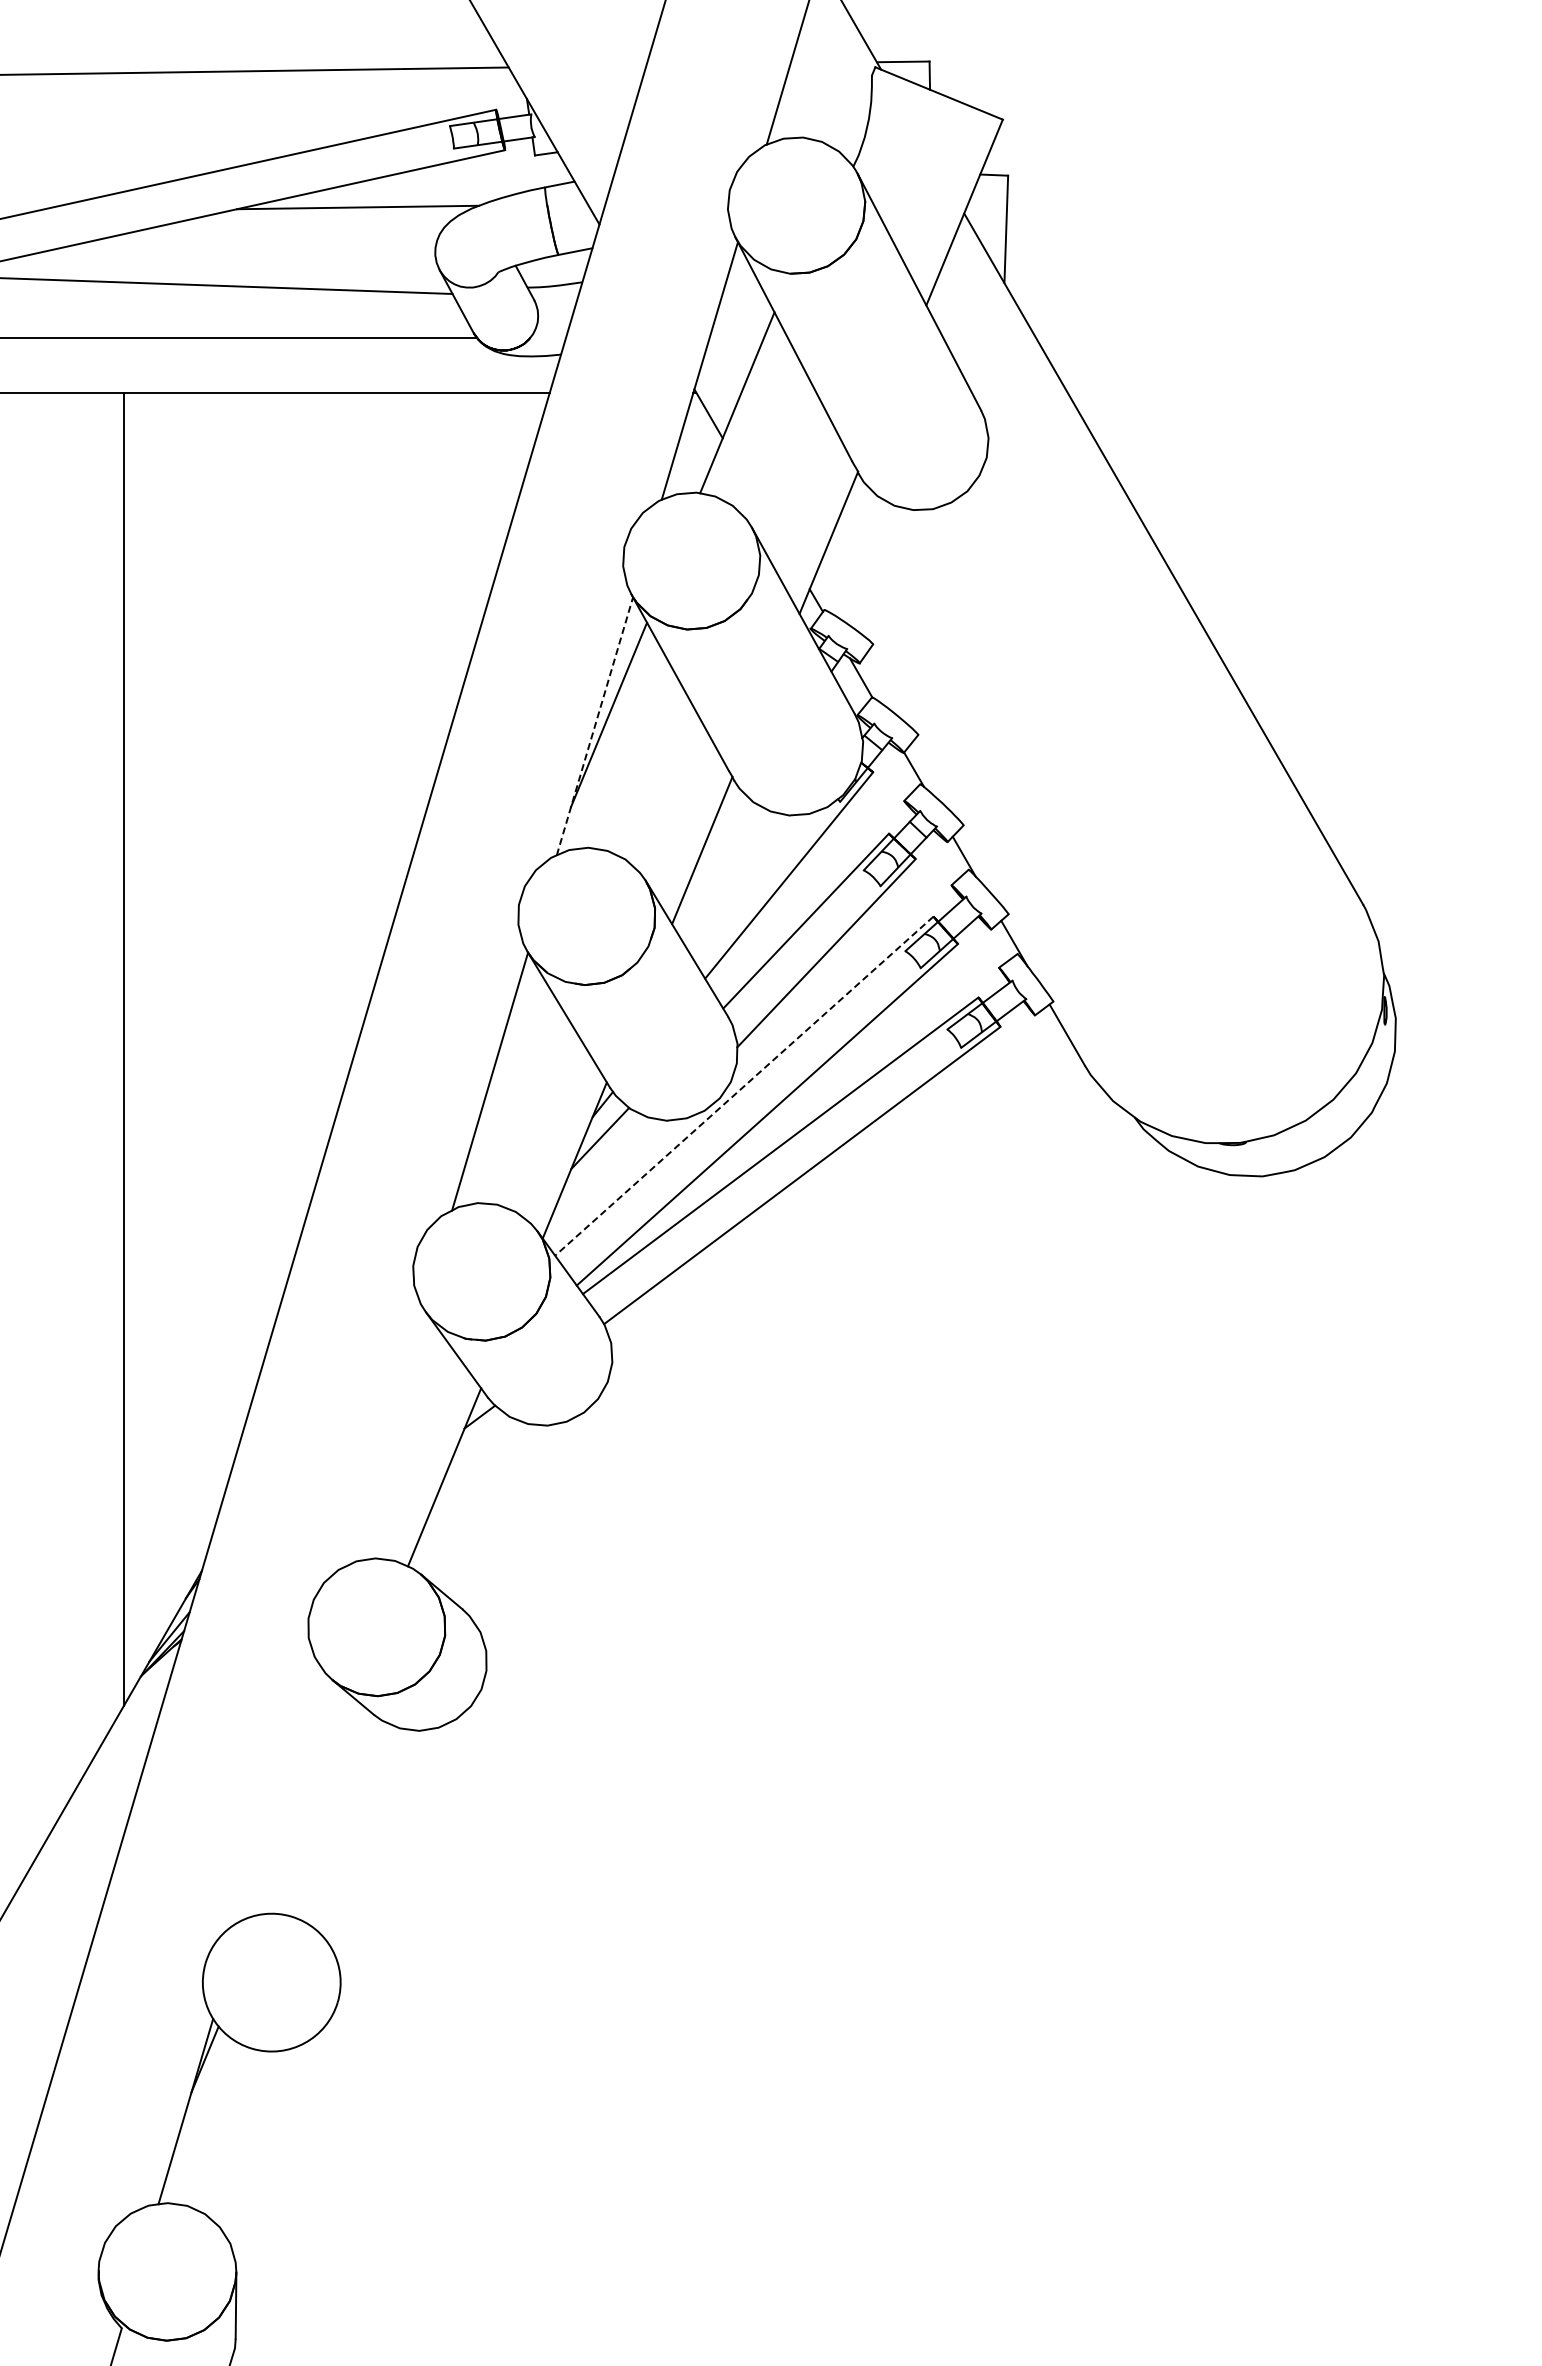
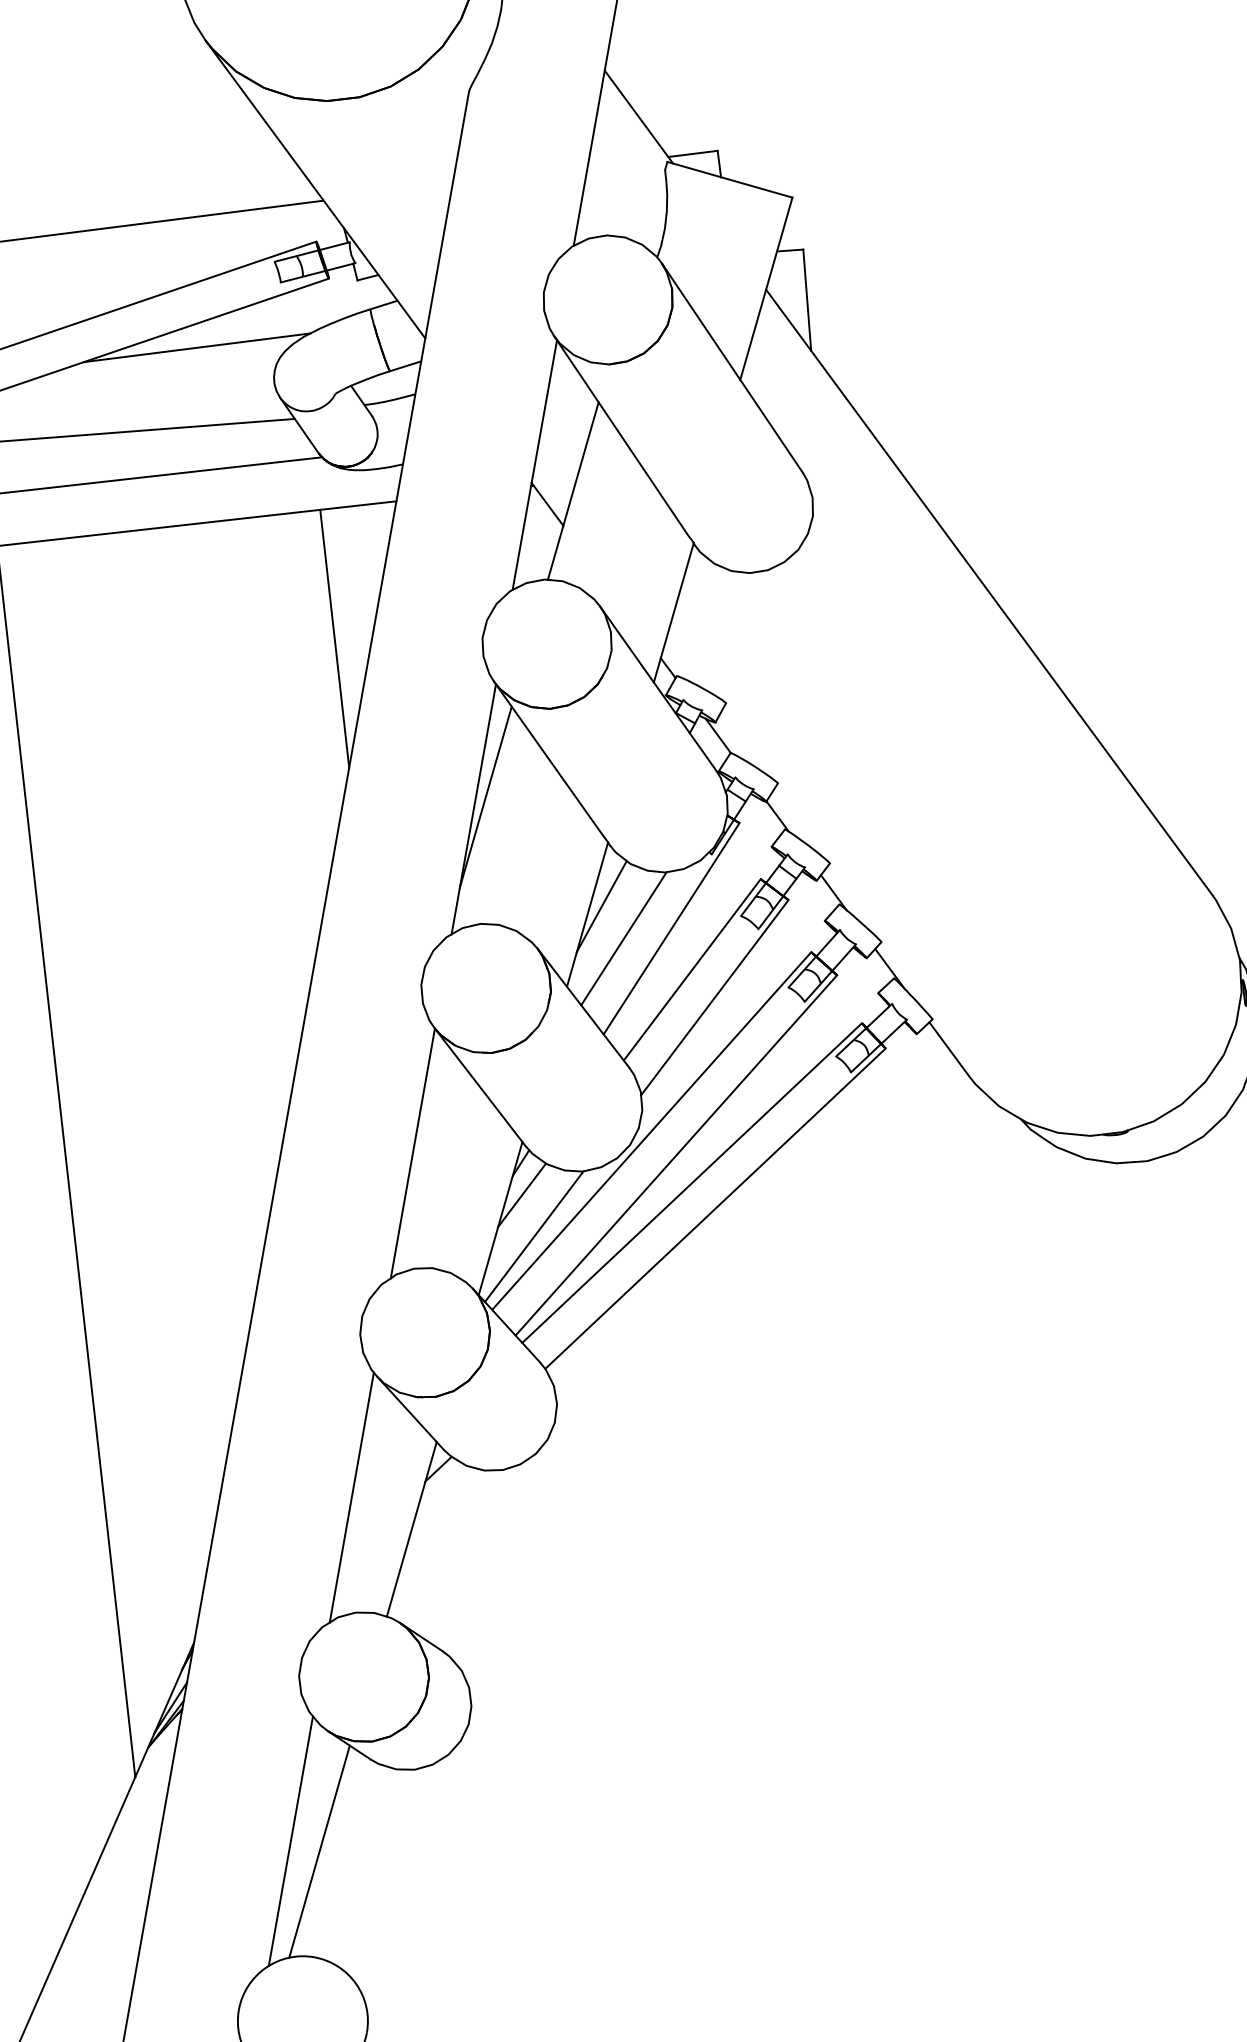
line: (468, 529) -> (334, 638), added
line: (595, 725) -> (474, 808), dashed -> solid
line: (717, 843) -> (601, 906), added
line: (737, 880) -> (623, 938), added
line: (744, 1086) -> (651, 1131), dashed -> solid
line: (607, 1183) -> (533, 1236), added
line: (385, 1436) -> (352, 1497), added
line: (280, 1791) -> (291, 1841), added
line: (308, 1805) -> (318, 1851), added

